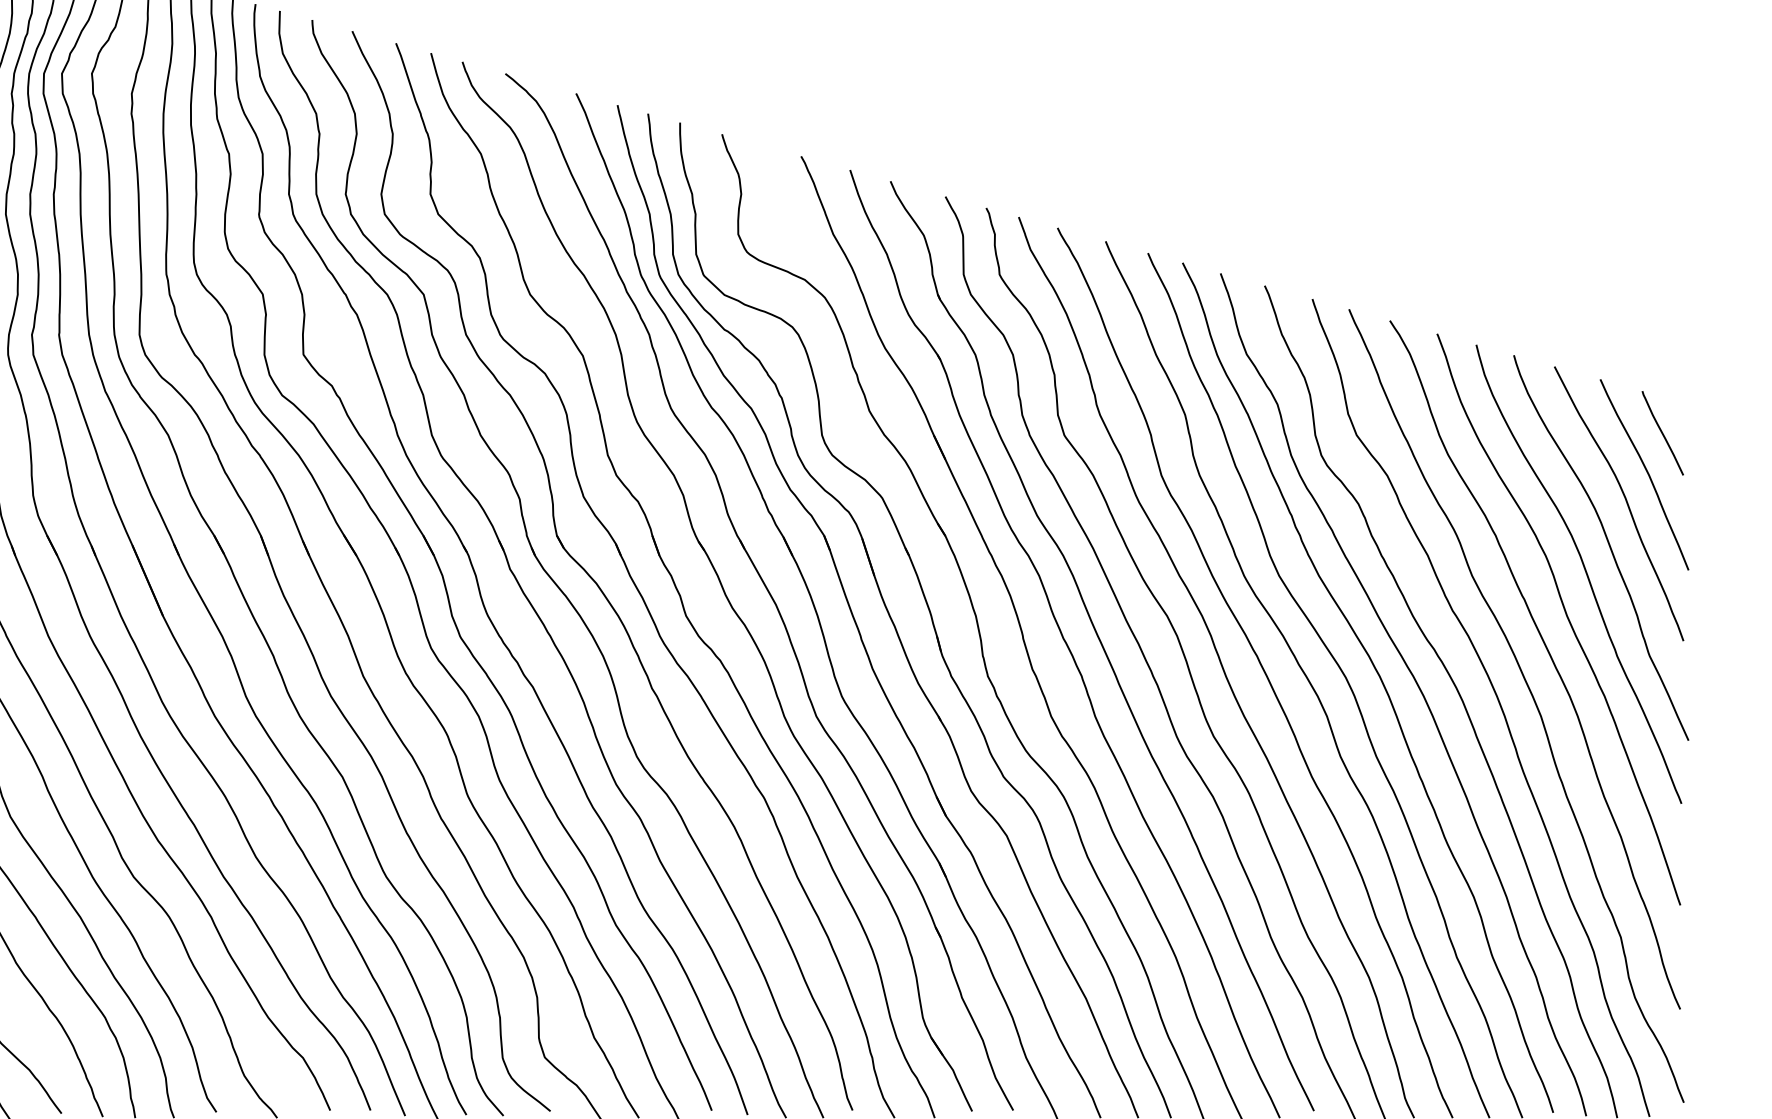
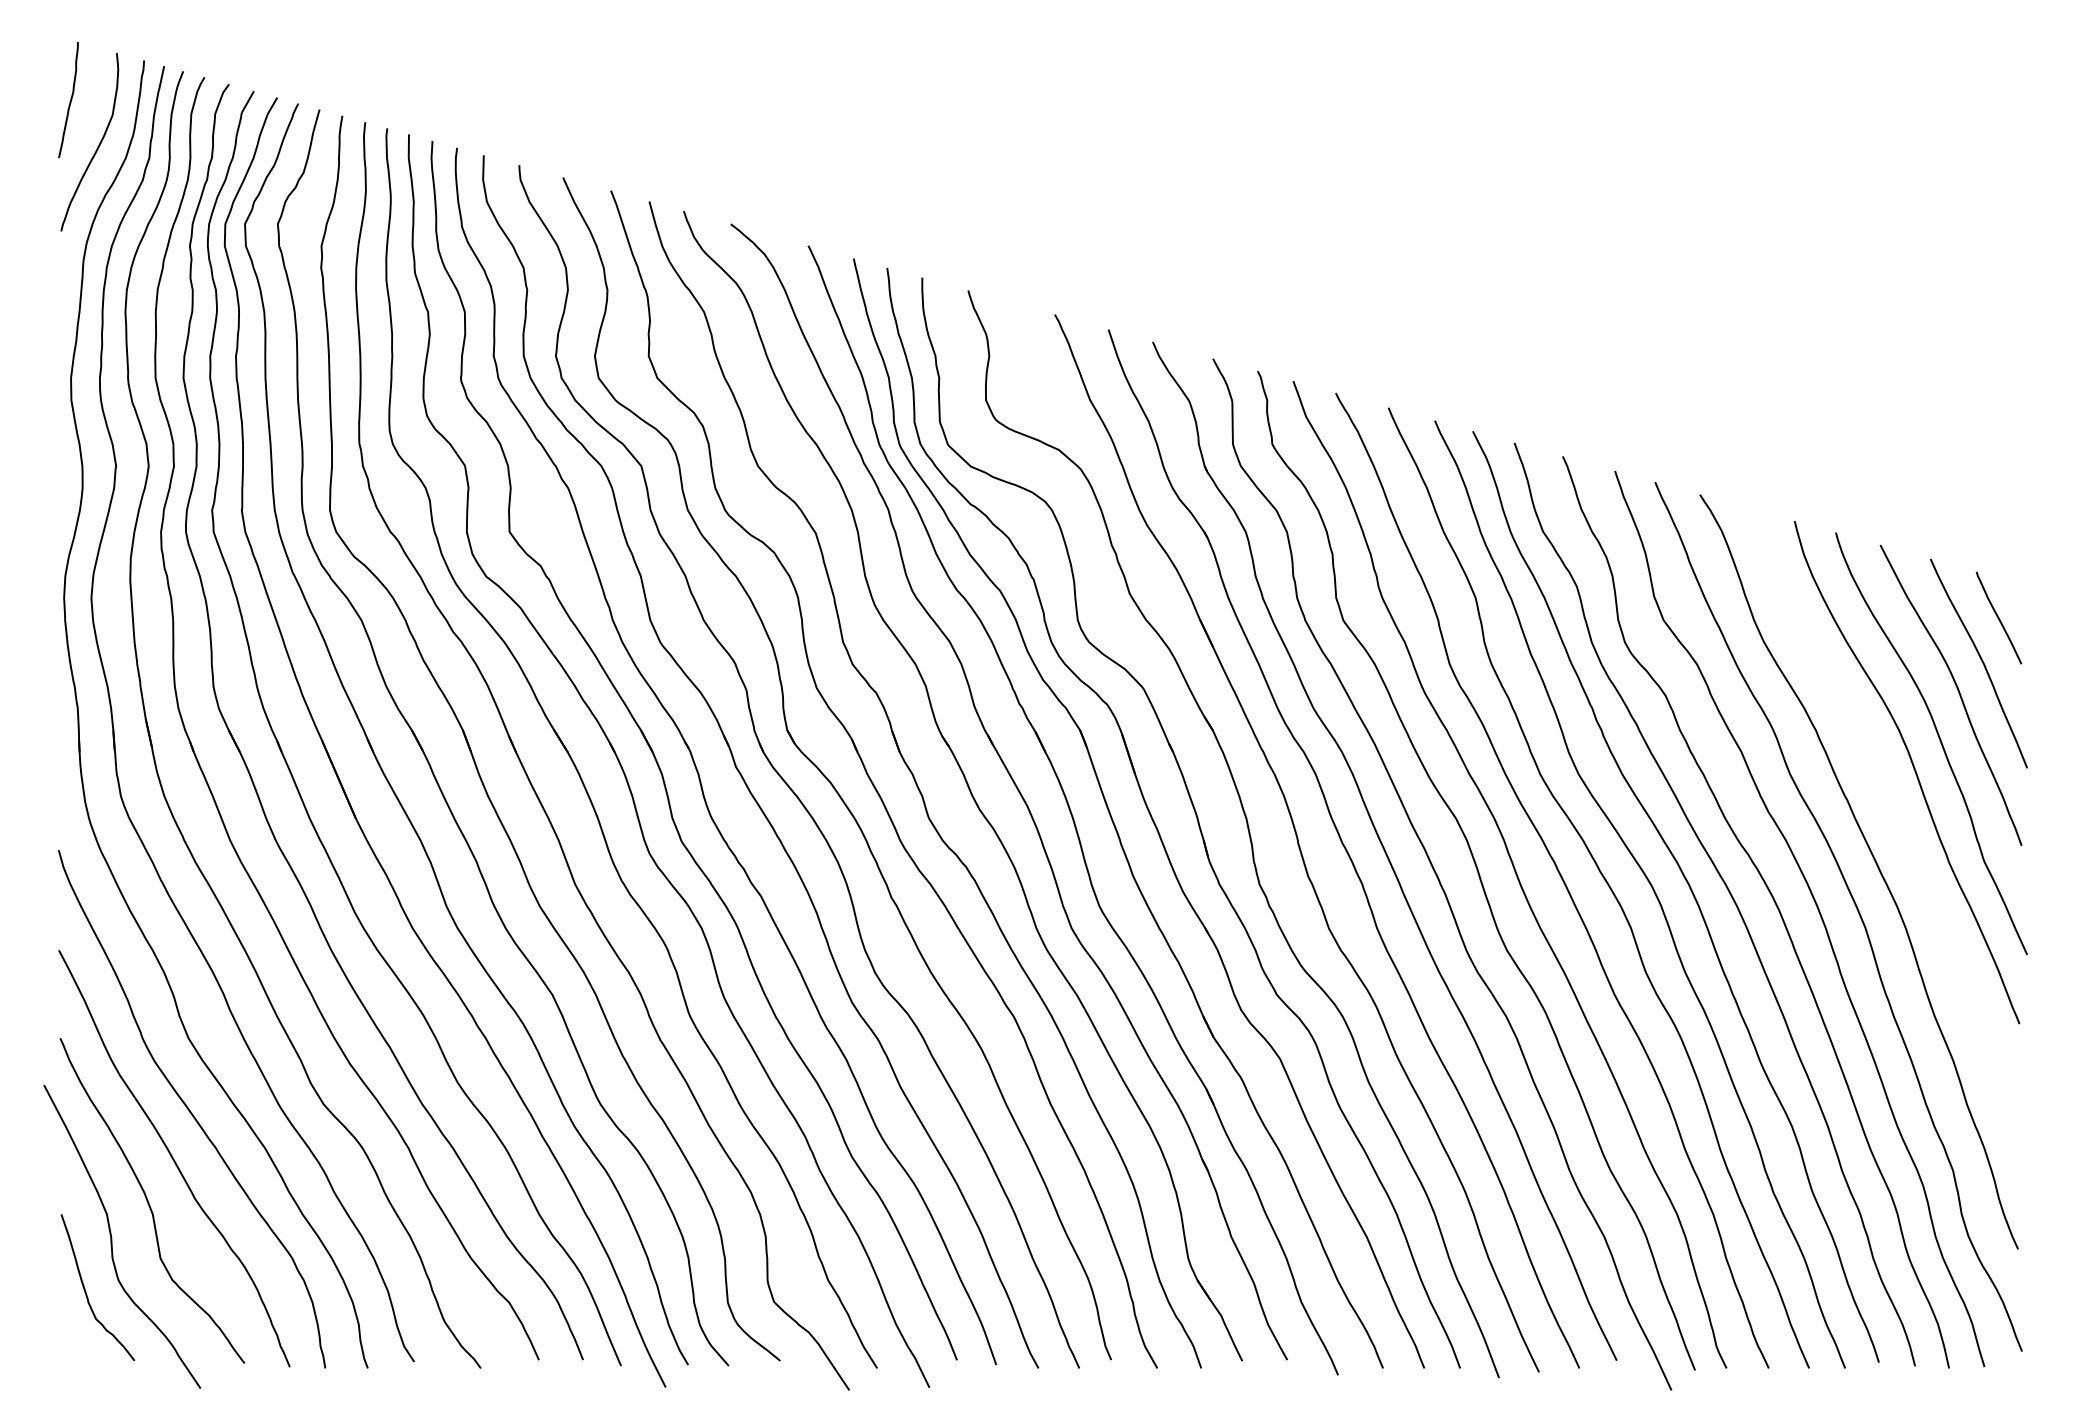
curve: (1565, 615) -> (1892, 817), removed

